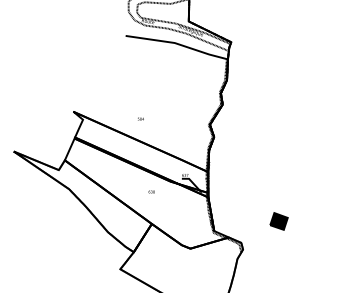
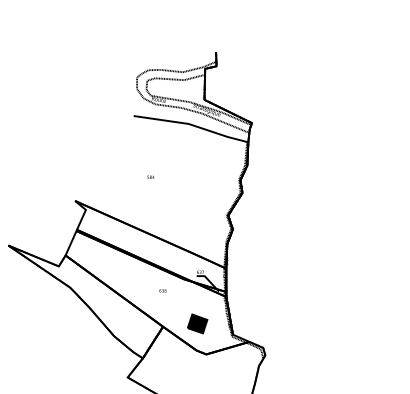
text: (140, 118) -> (150, 176), moved
part: (278, 221) -> (197, 323), moved

